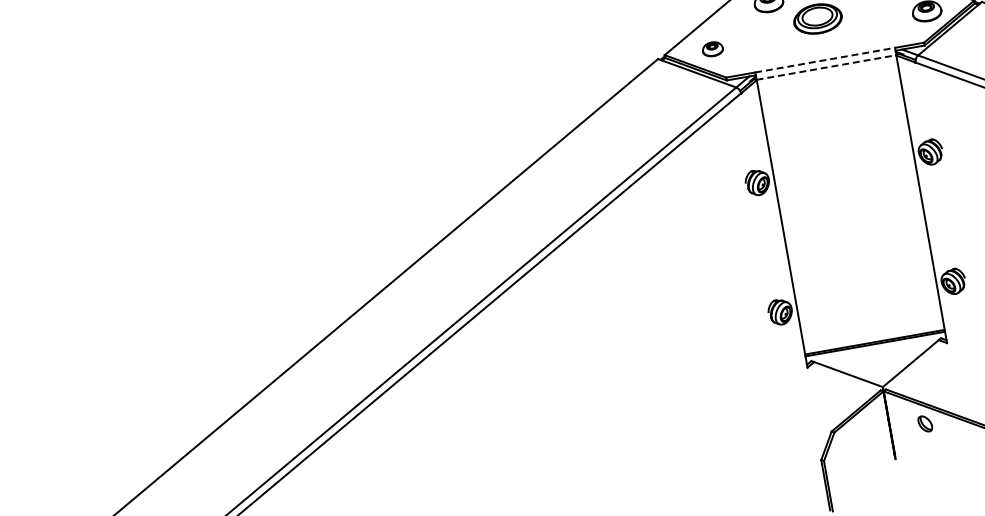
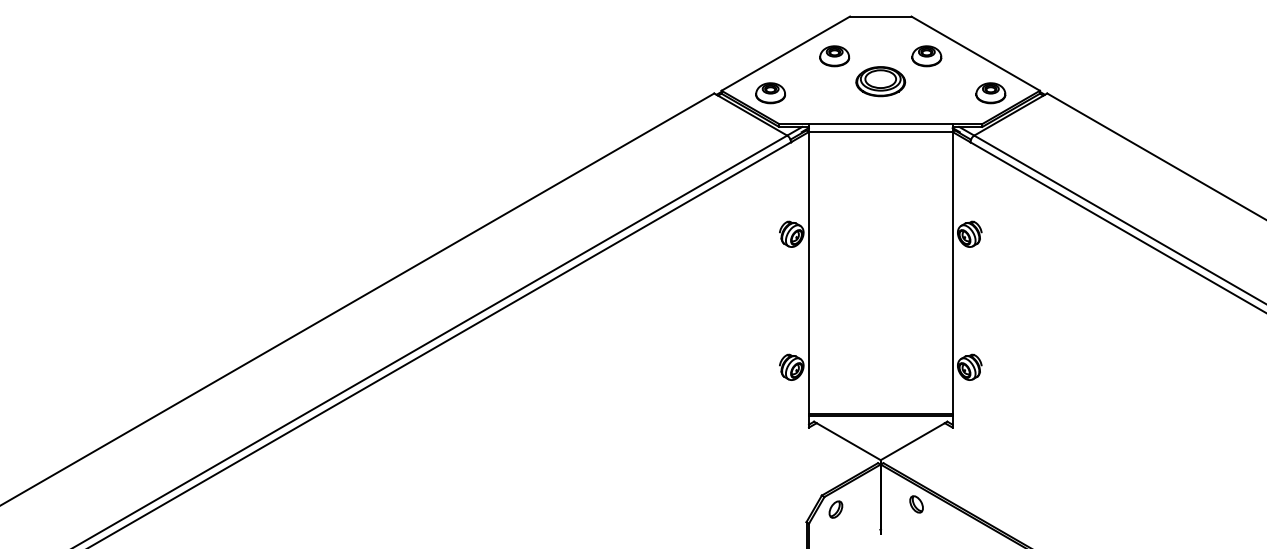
part: (712, 49) -> (770, 93), size x1.43
line: (824, 59) -> (880, 123), dashed -> solid
line: (826, 67) -> (880, 131), dashed -> solid
part: (847, 442) -> (835, 509), added

